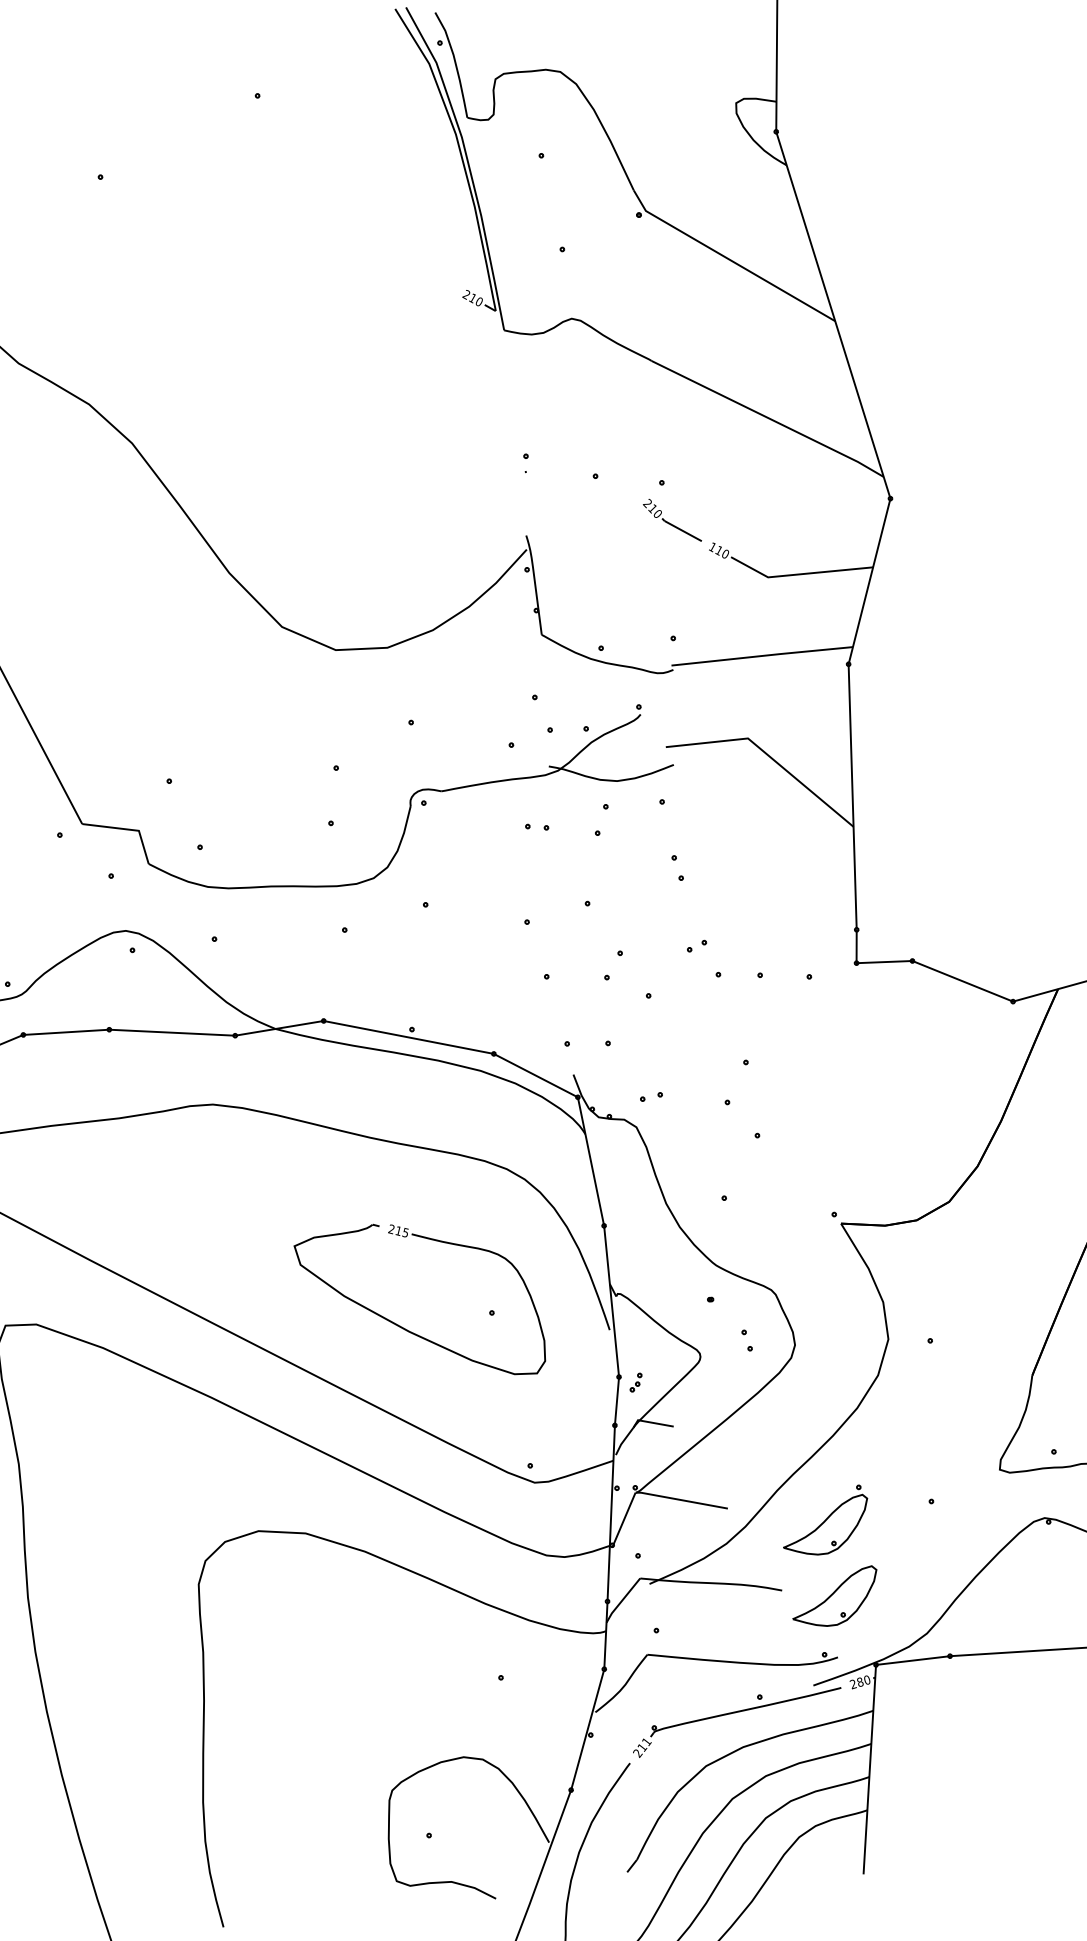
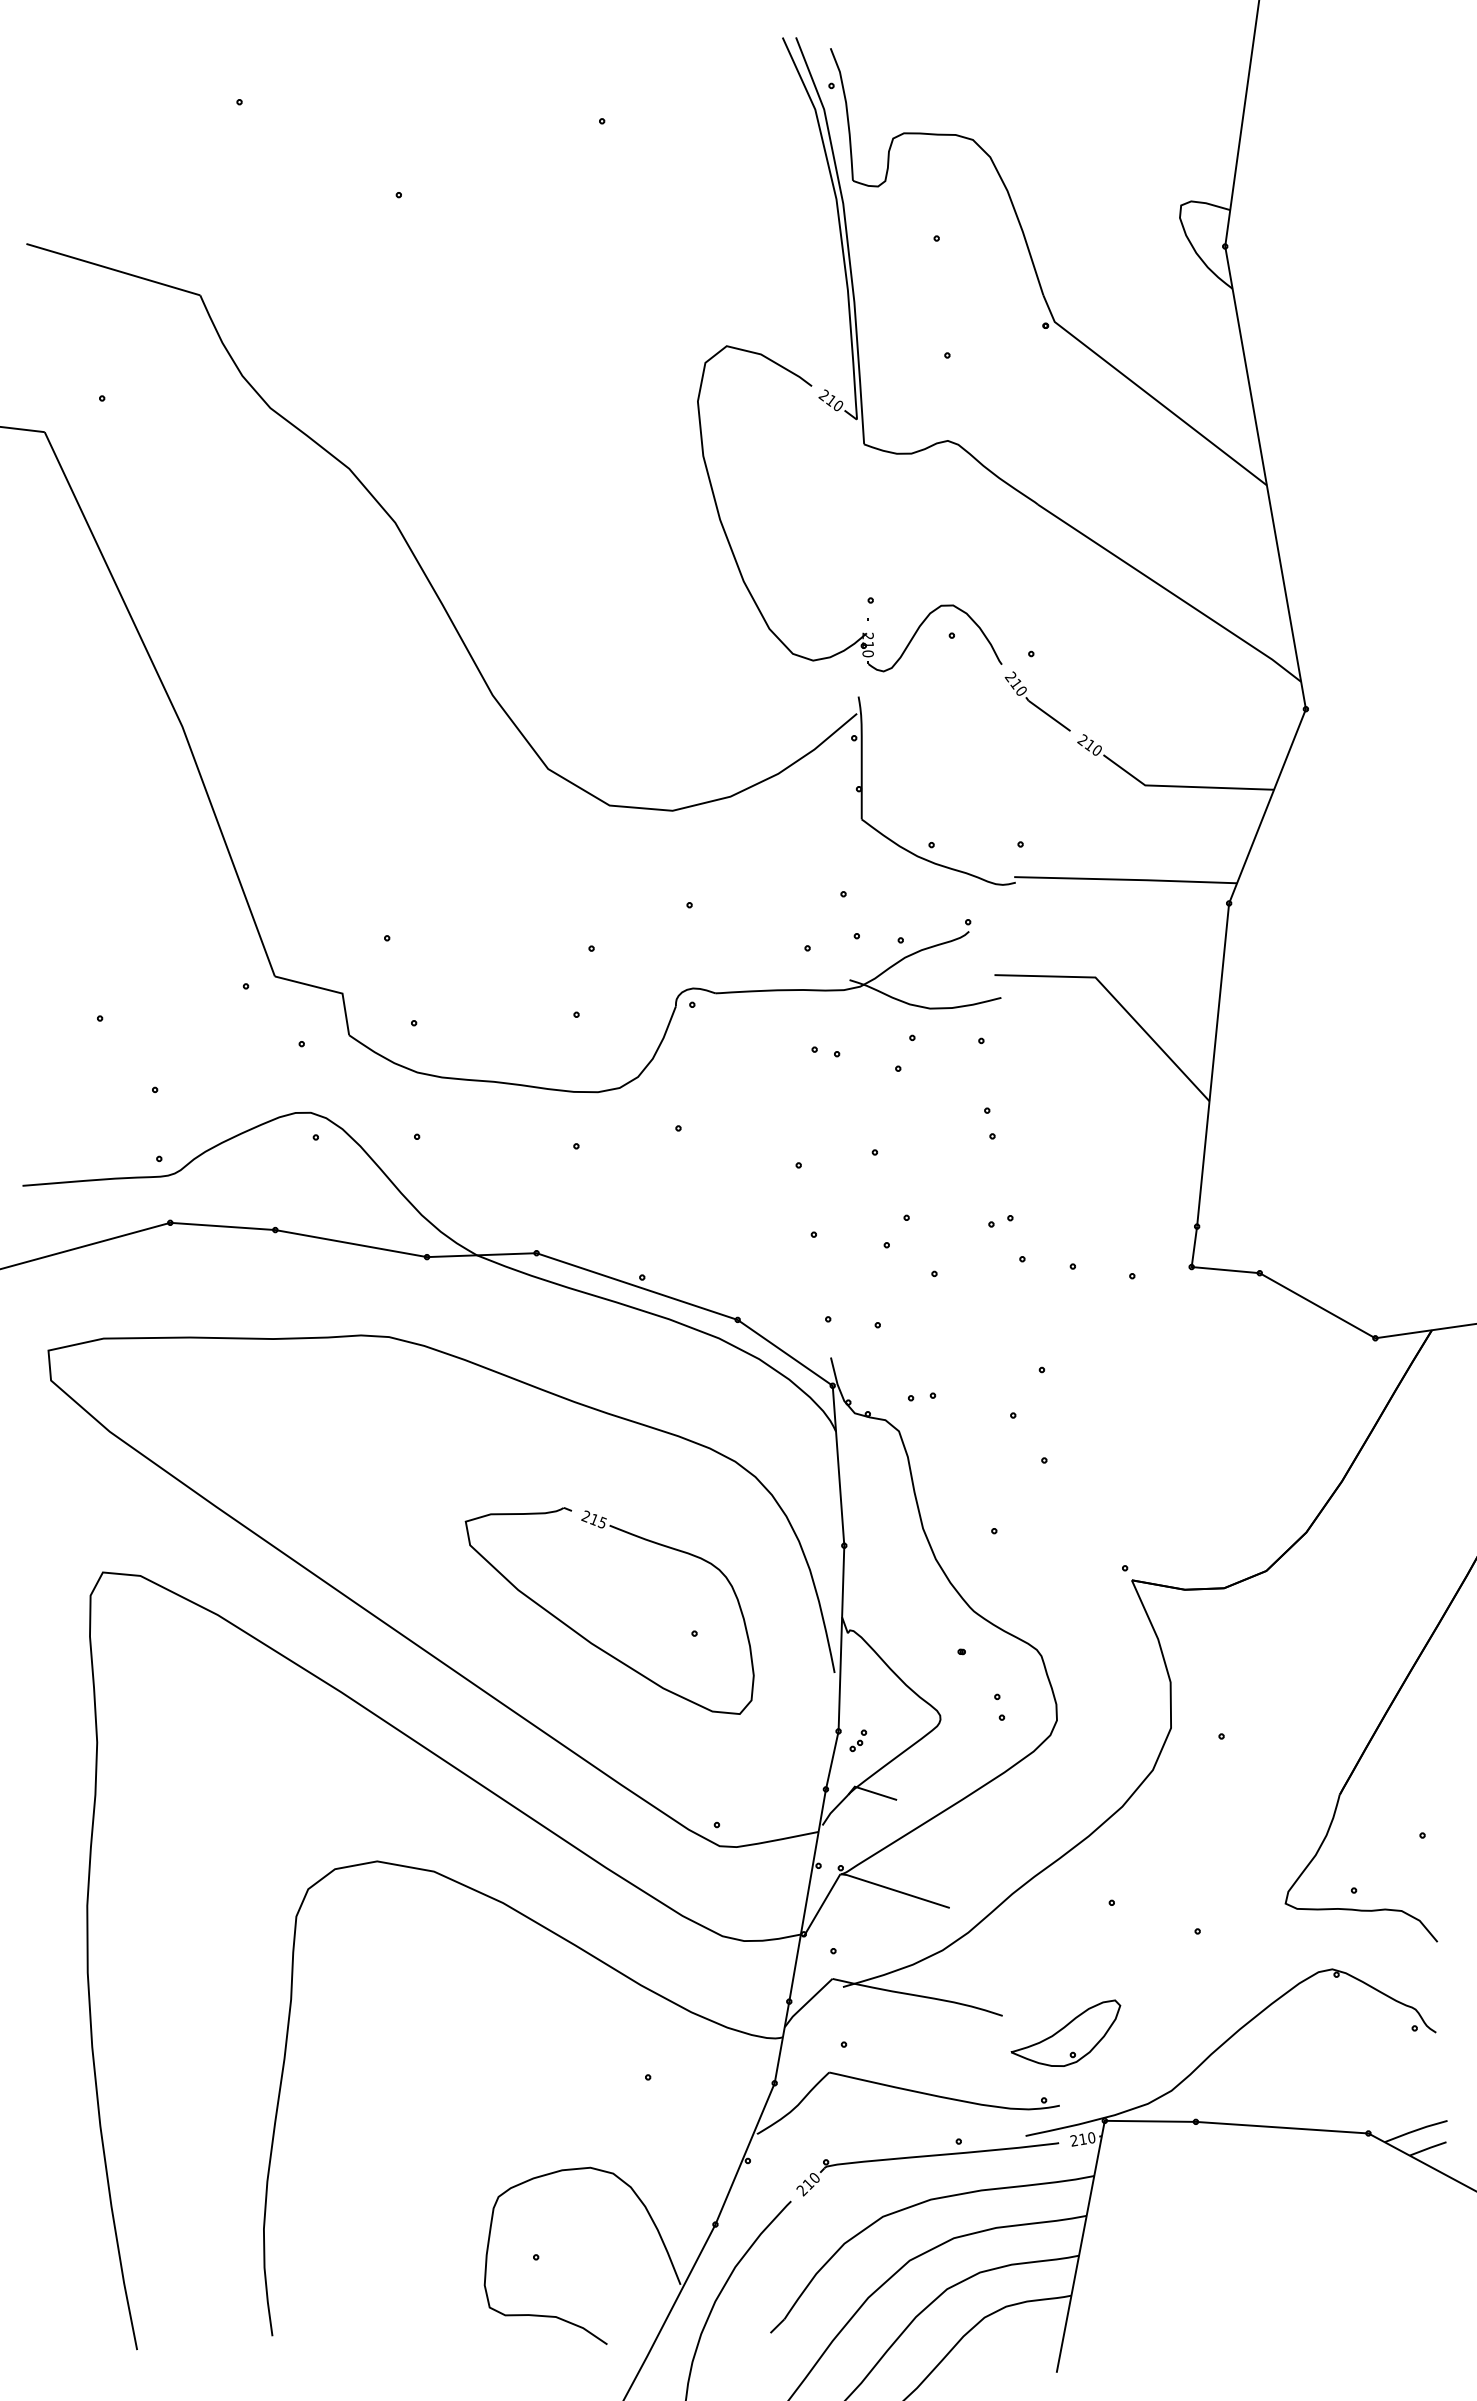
part: (408, 428) -> (732, 548), added
text: (712, 545) -> (1082, 738), 110 -> 210
part: (825, 1526) -> (1065, 1944), removed
text: (859, 1682) -> (1082, 2139), 280 -> 210
text: (646, 1742) -> (814, 2178), 211 -> 210

